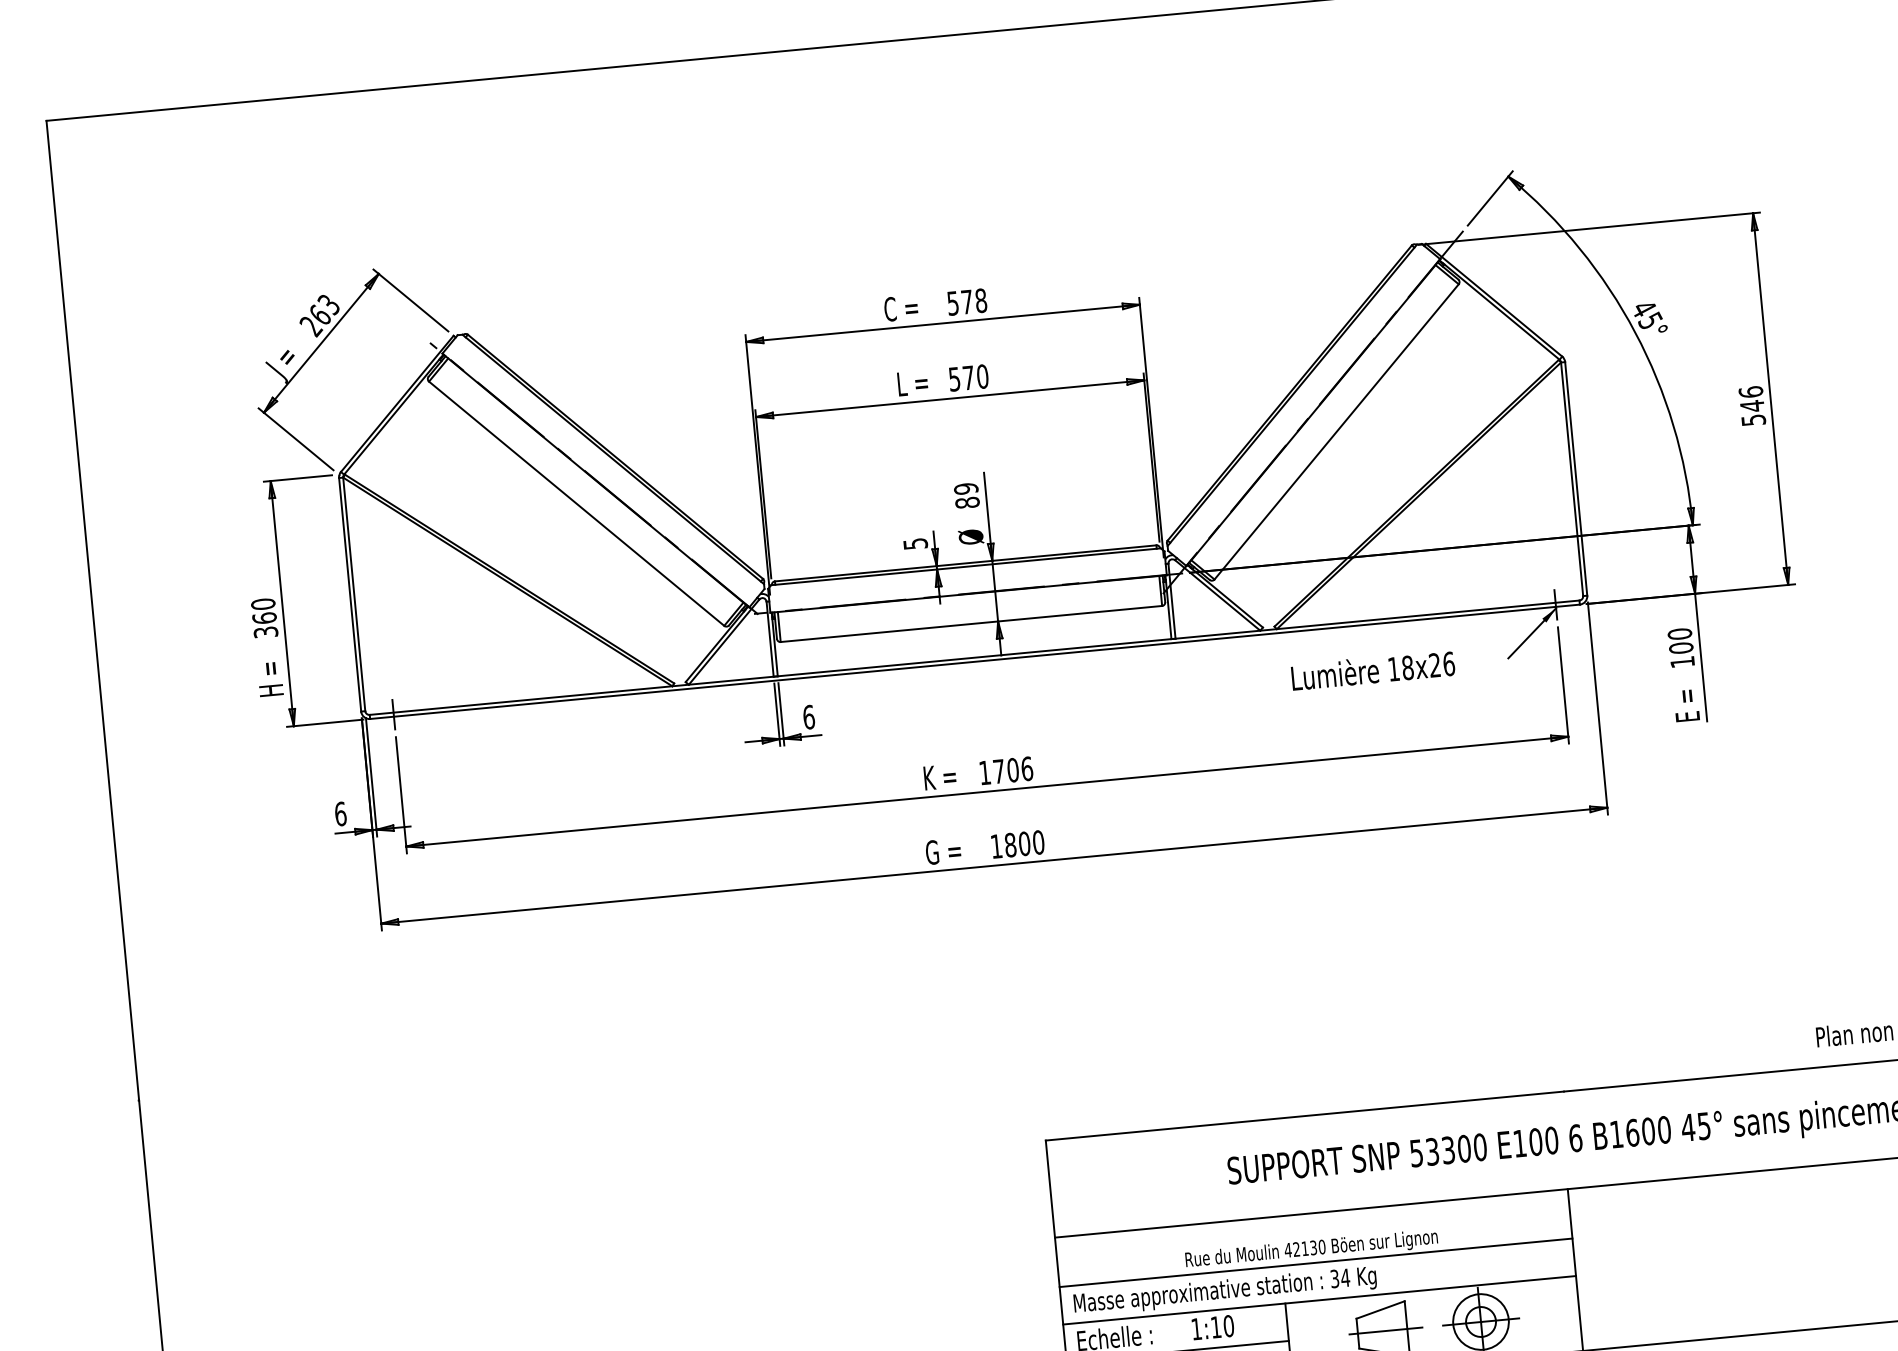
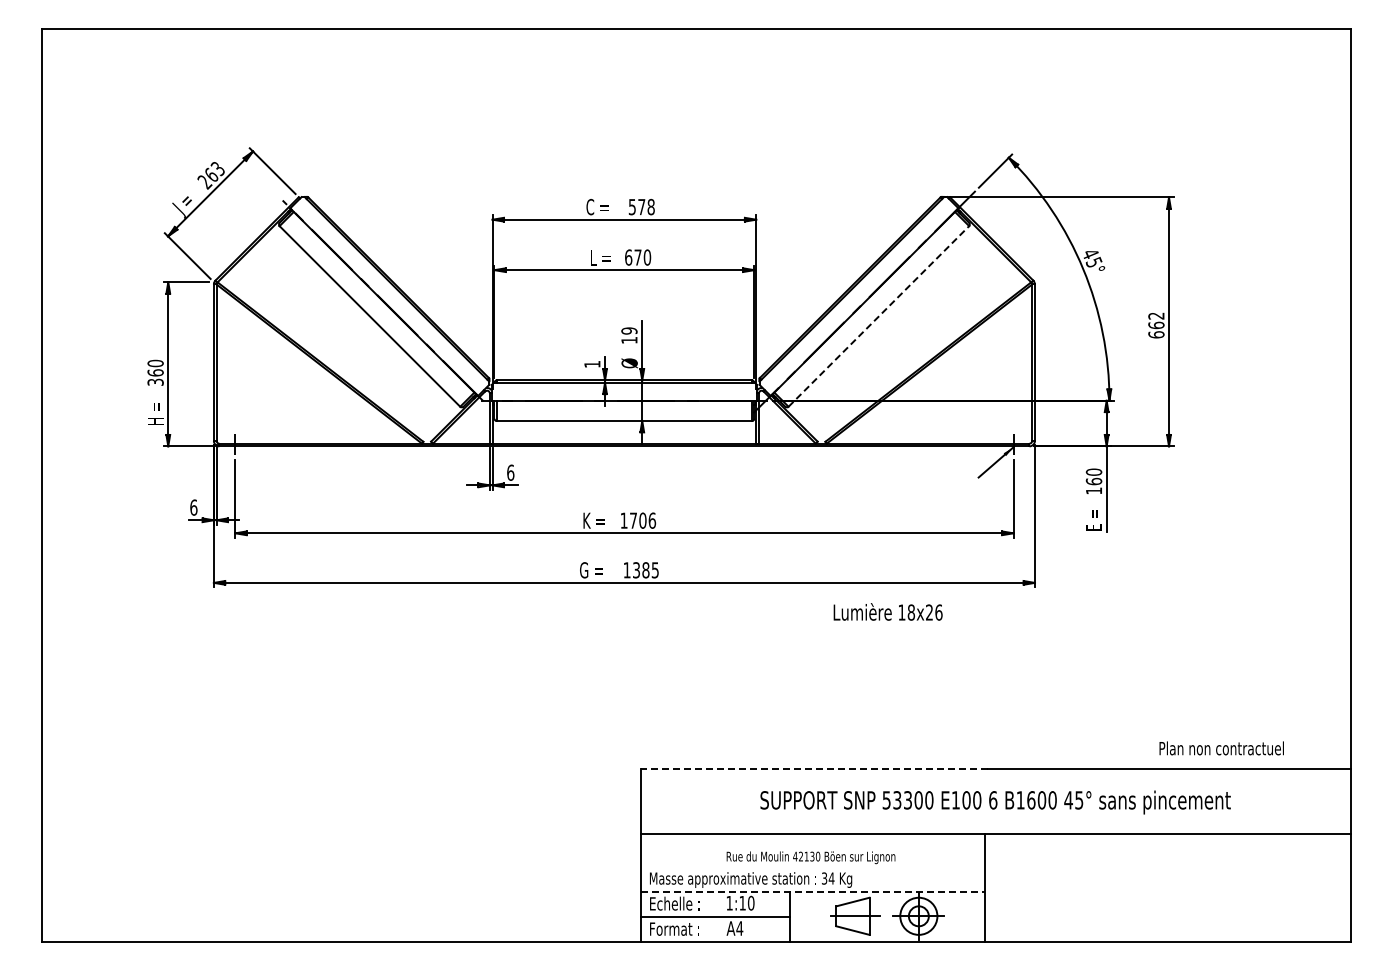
text: (954, 379) -> (628, 257), 570 -> 670
text: (1752, 406) -> (1156, 325), 546 -> 662
line: (1336, 432) -> (878, 316), solid -> dashed
text: (967, 501) -> (629, 339), 89 -> 19
text: (915, 544) -> (592, 364), 5 -> 1
text: (1680, 648) -> (1093, 481), 100 -> 160
text: (1372, 669) -> (887, 611), moved
text: (1024, 844) -> (645, 570), 1800 -> 1385
line: (1304, 1116) -> (814, 768), solid -> dashed
line: (1315, 1262) -> (812, 866), removed
line: (1320, 1299) -> (813, 891), solid -> dashed

